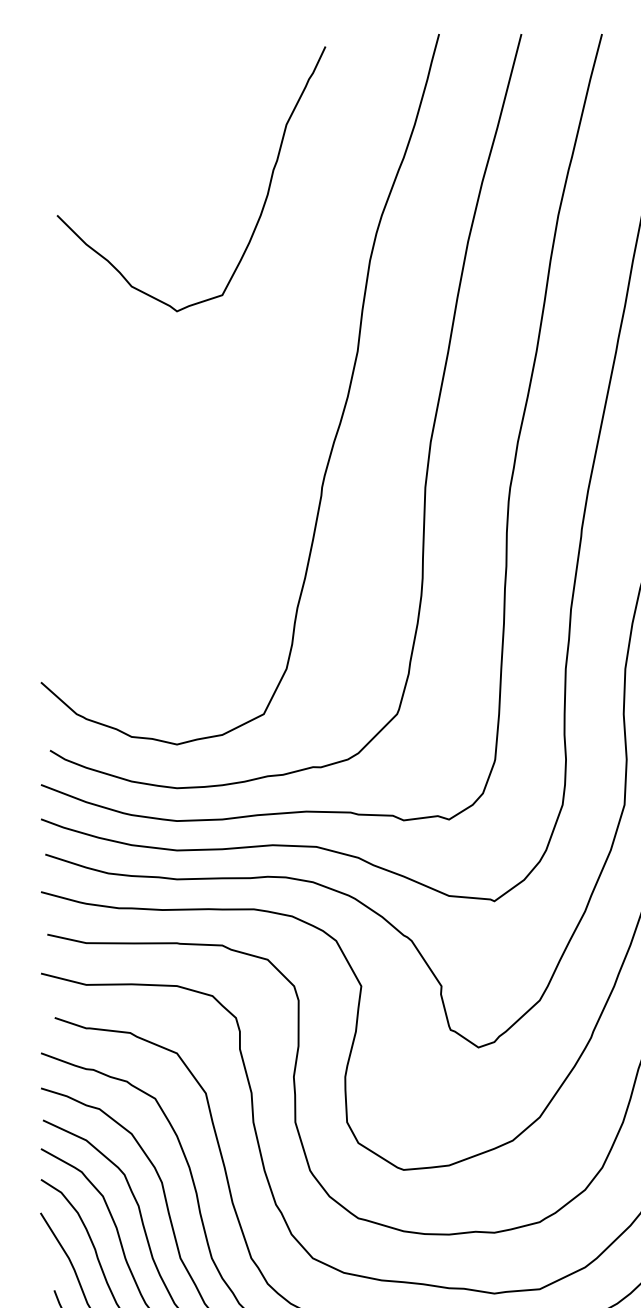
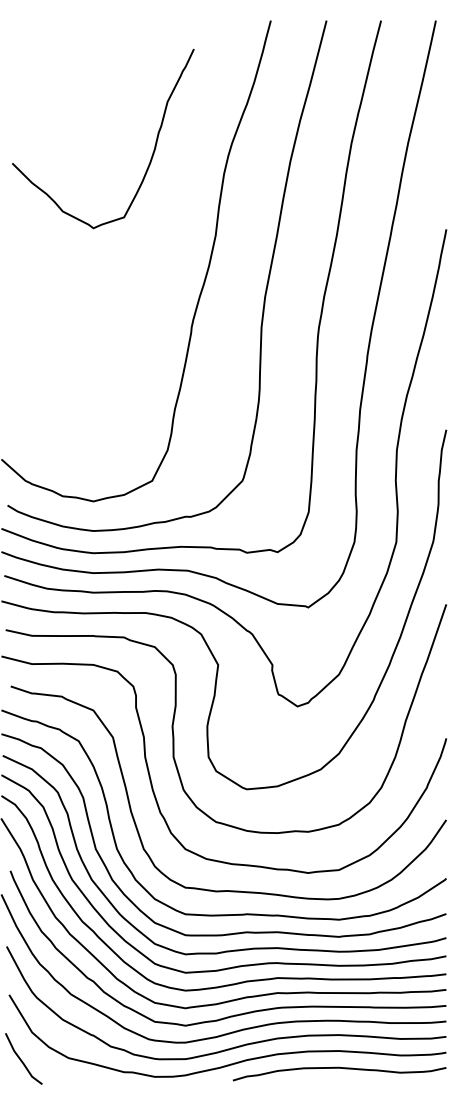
curve: (262, 203) -> (151, 155), moved

